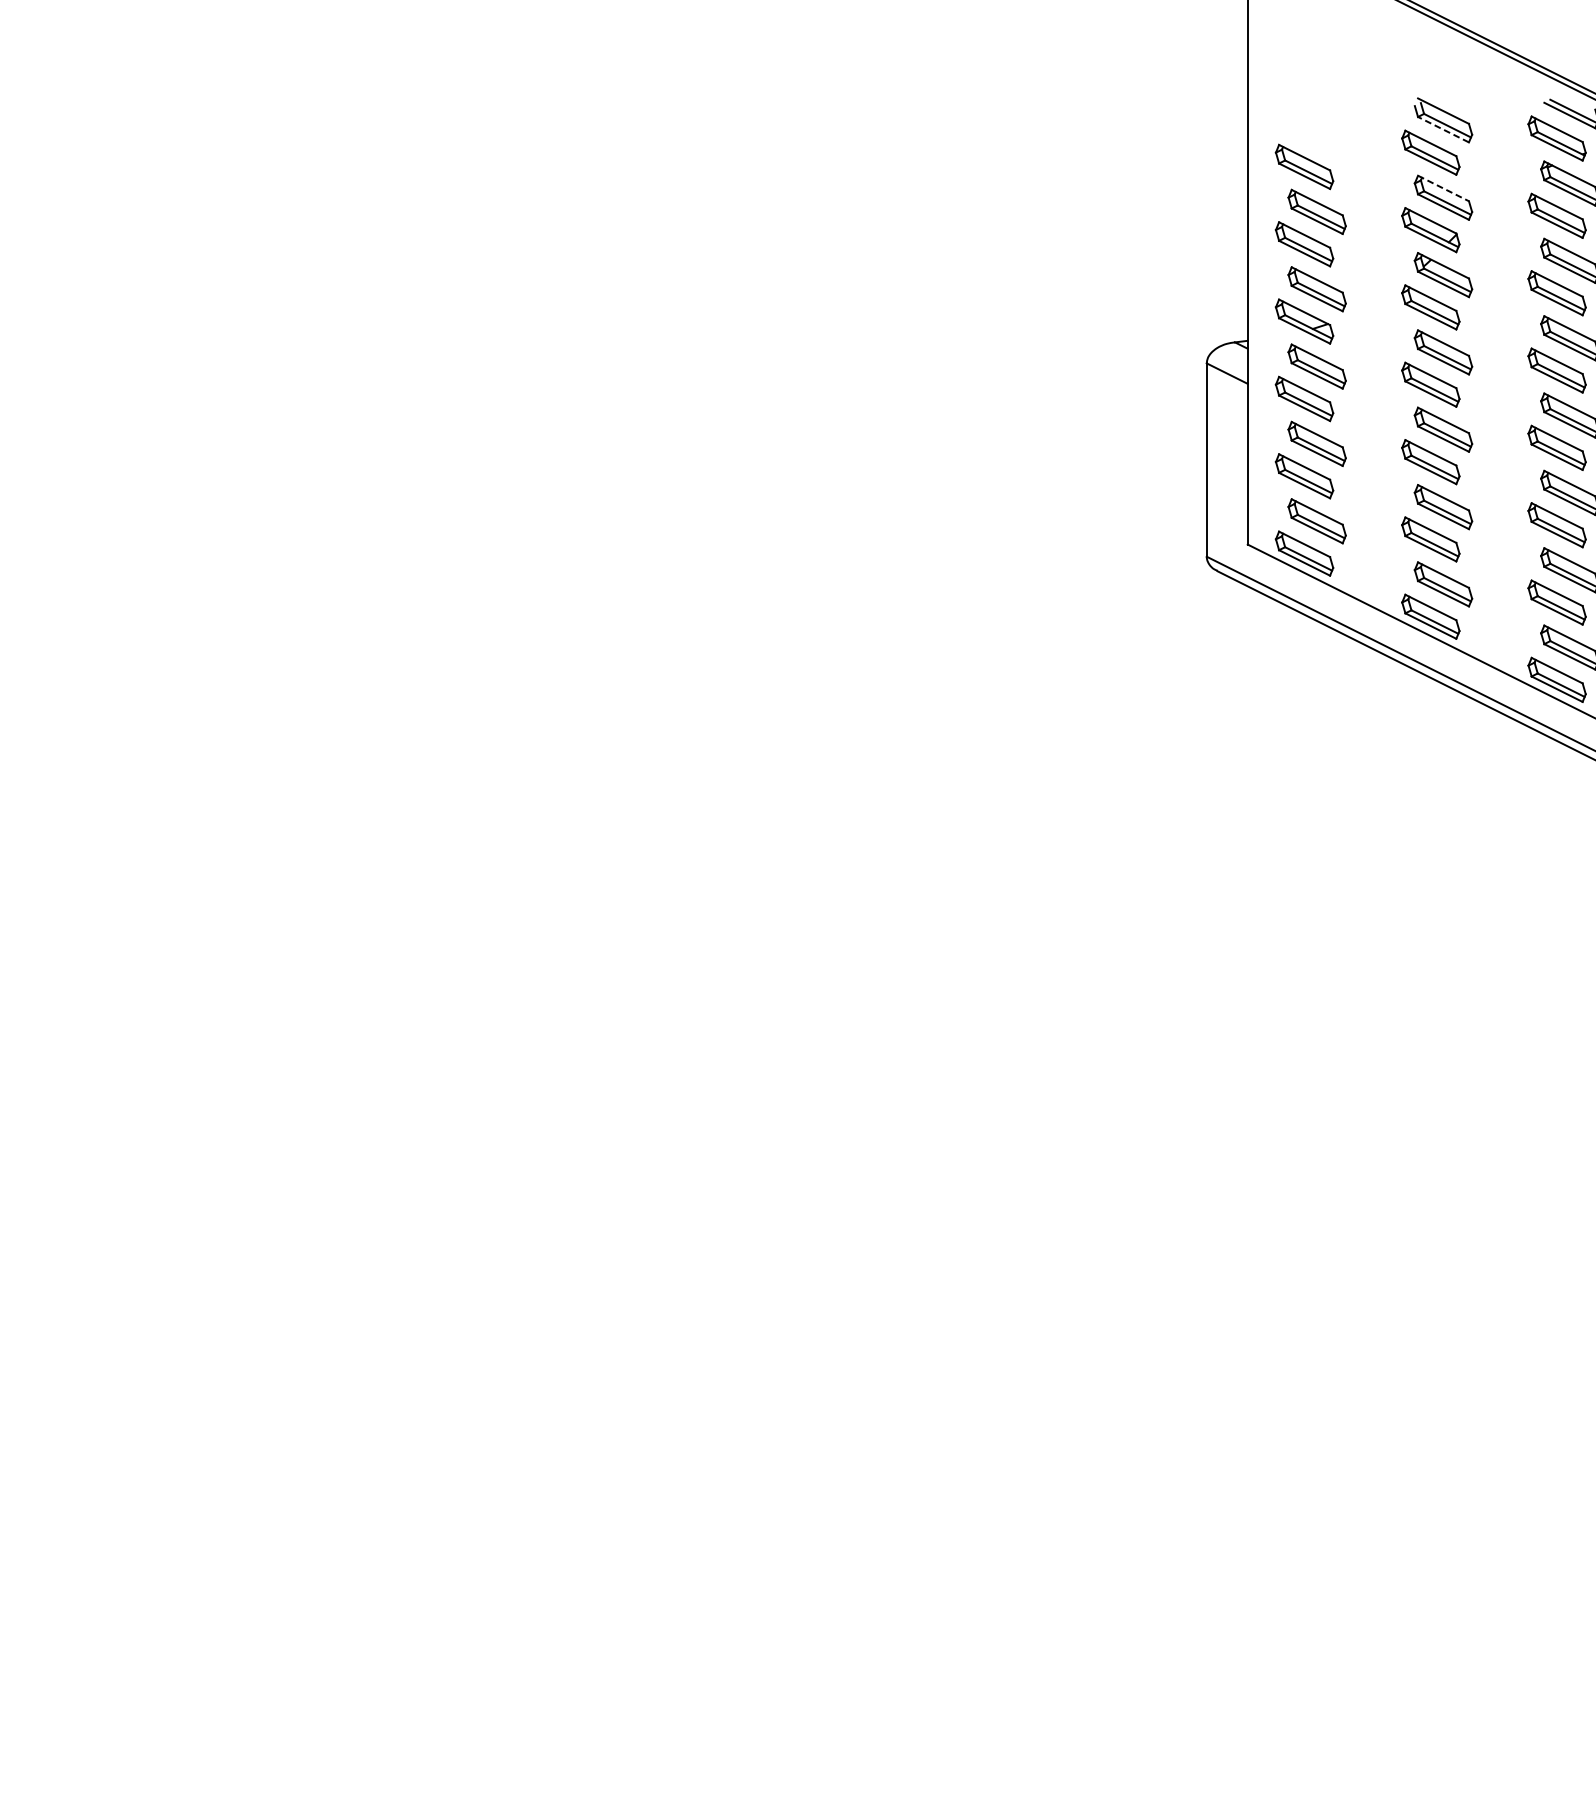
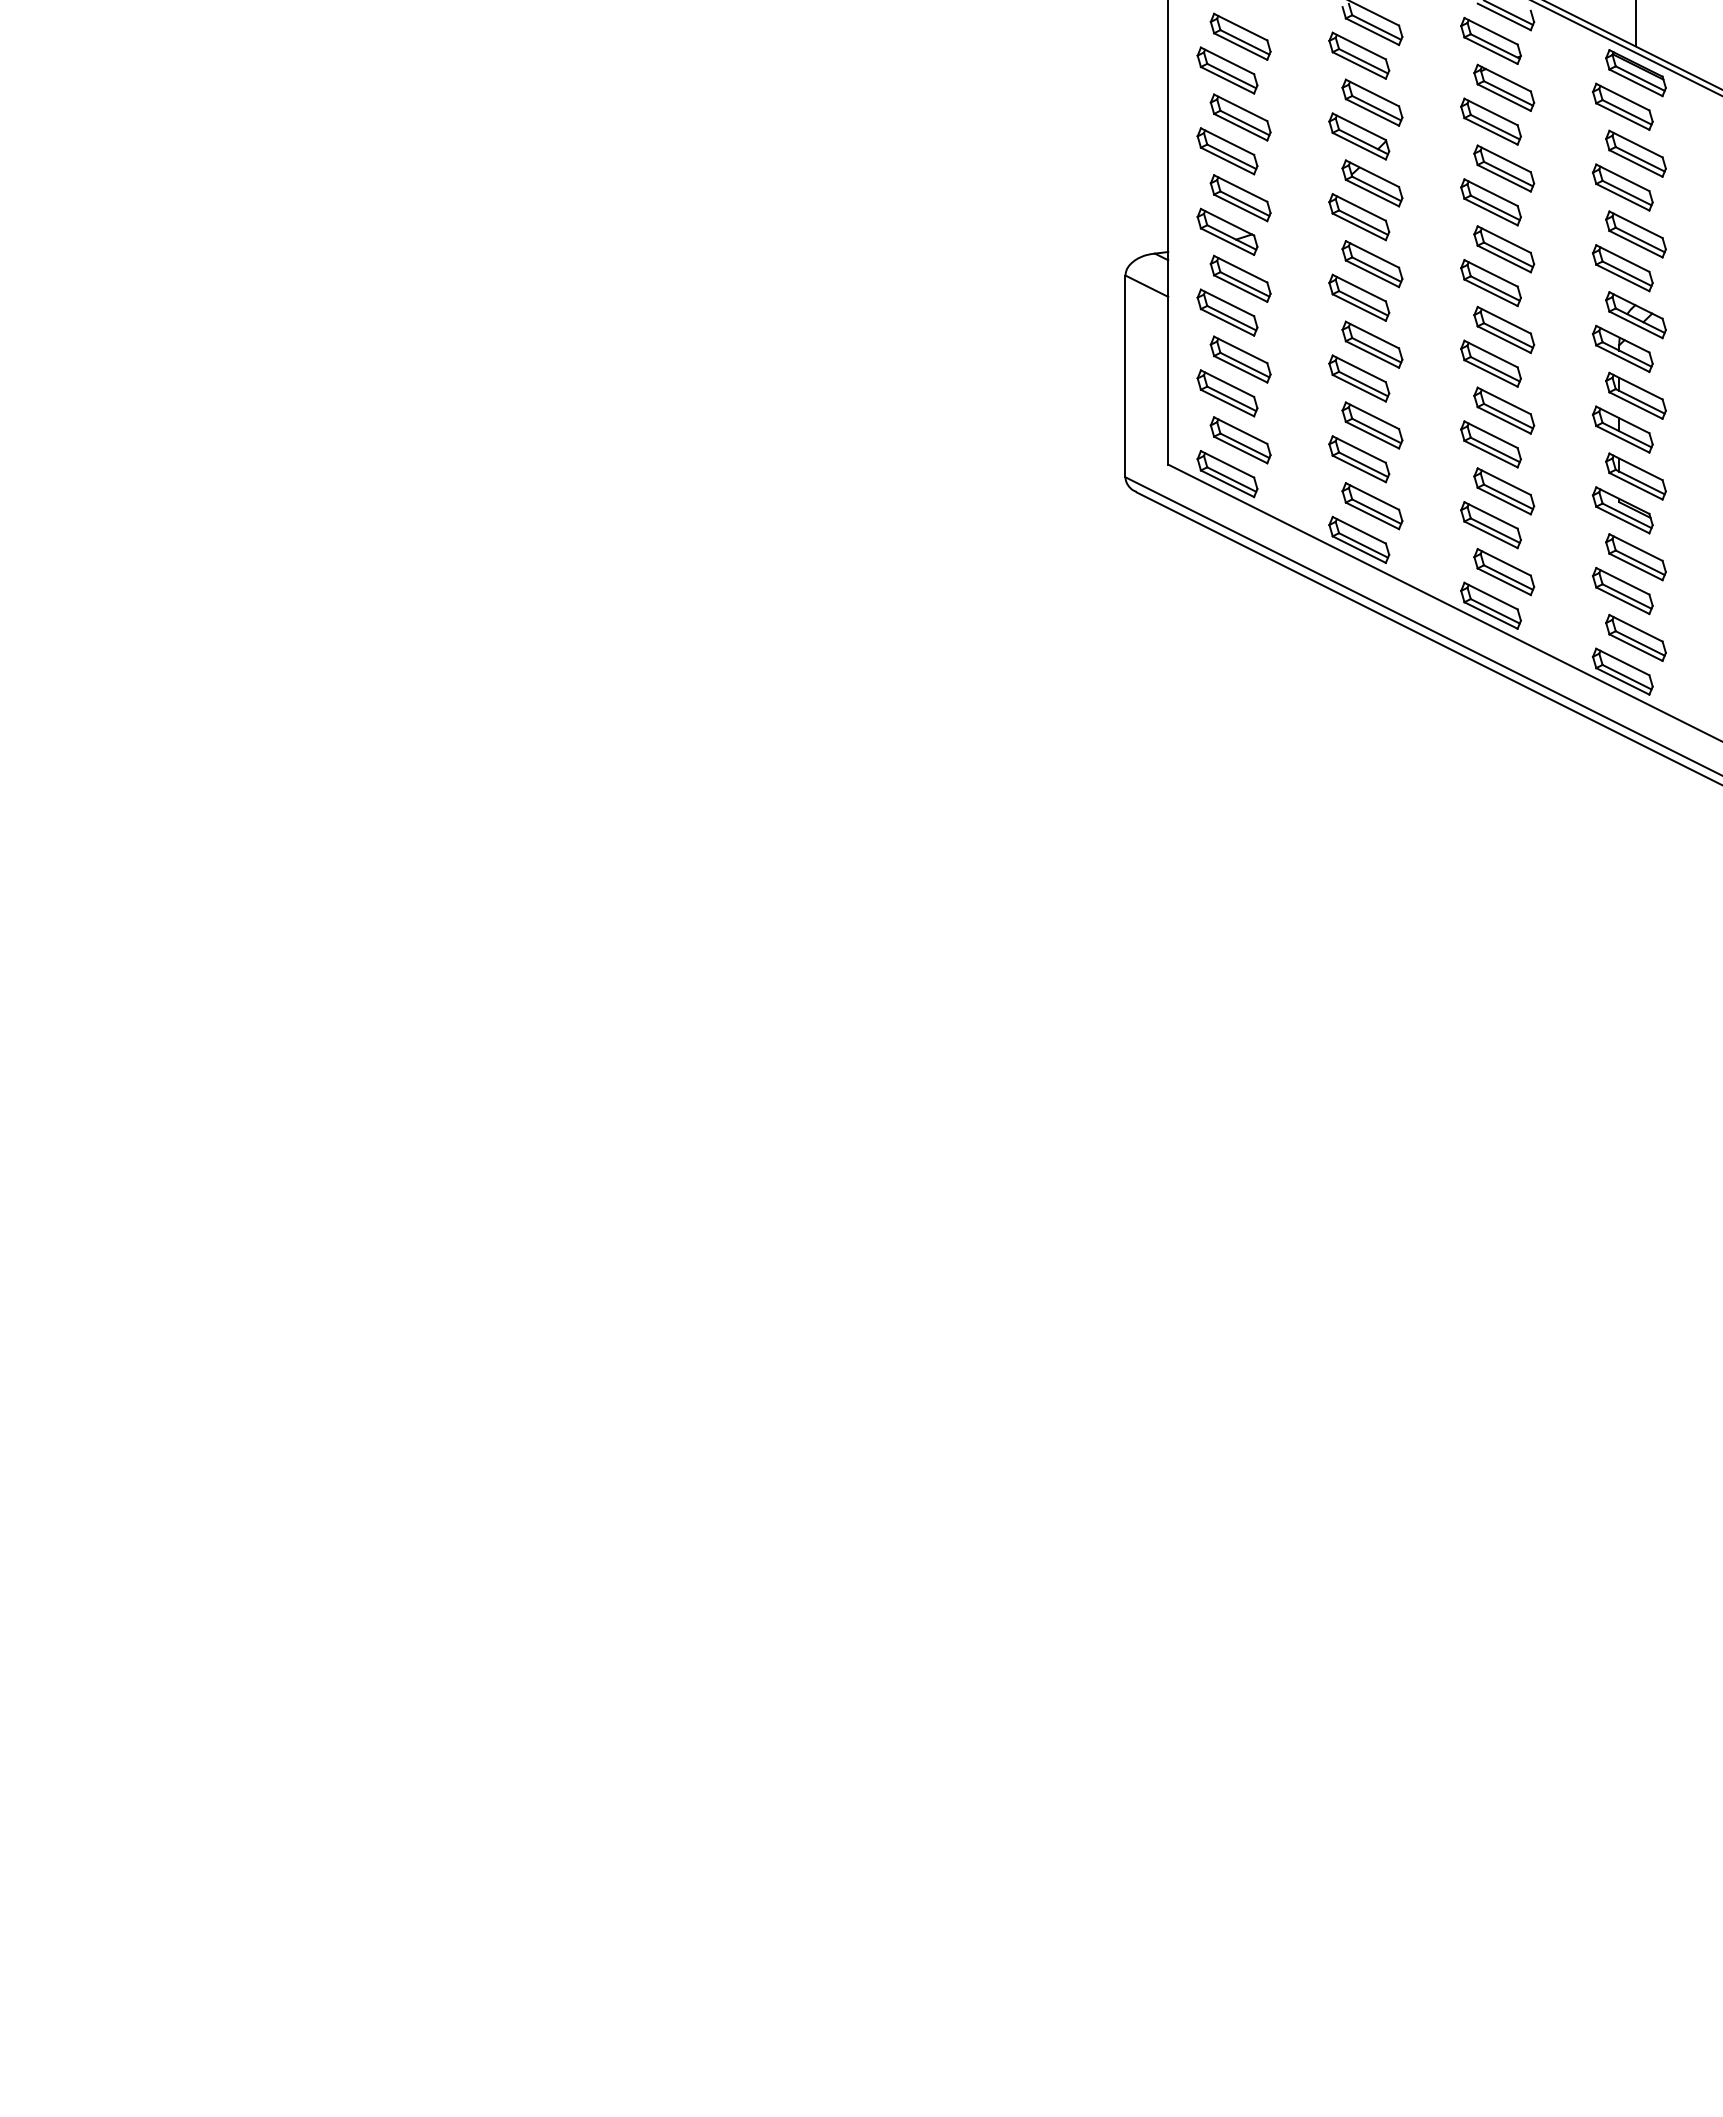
line: (1443, 129) -> (1372, 31), dashed -> solid
part: (1317, 134) -> (1240, 36), added
line: (1443, 188) -> (1372, 93), dashed -> solid

